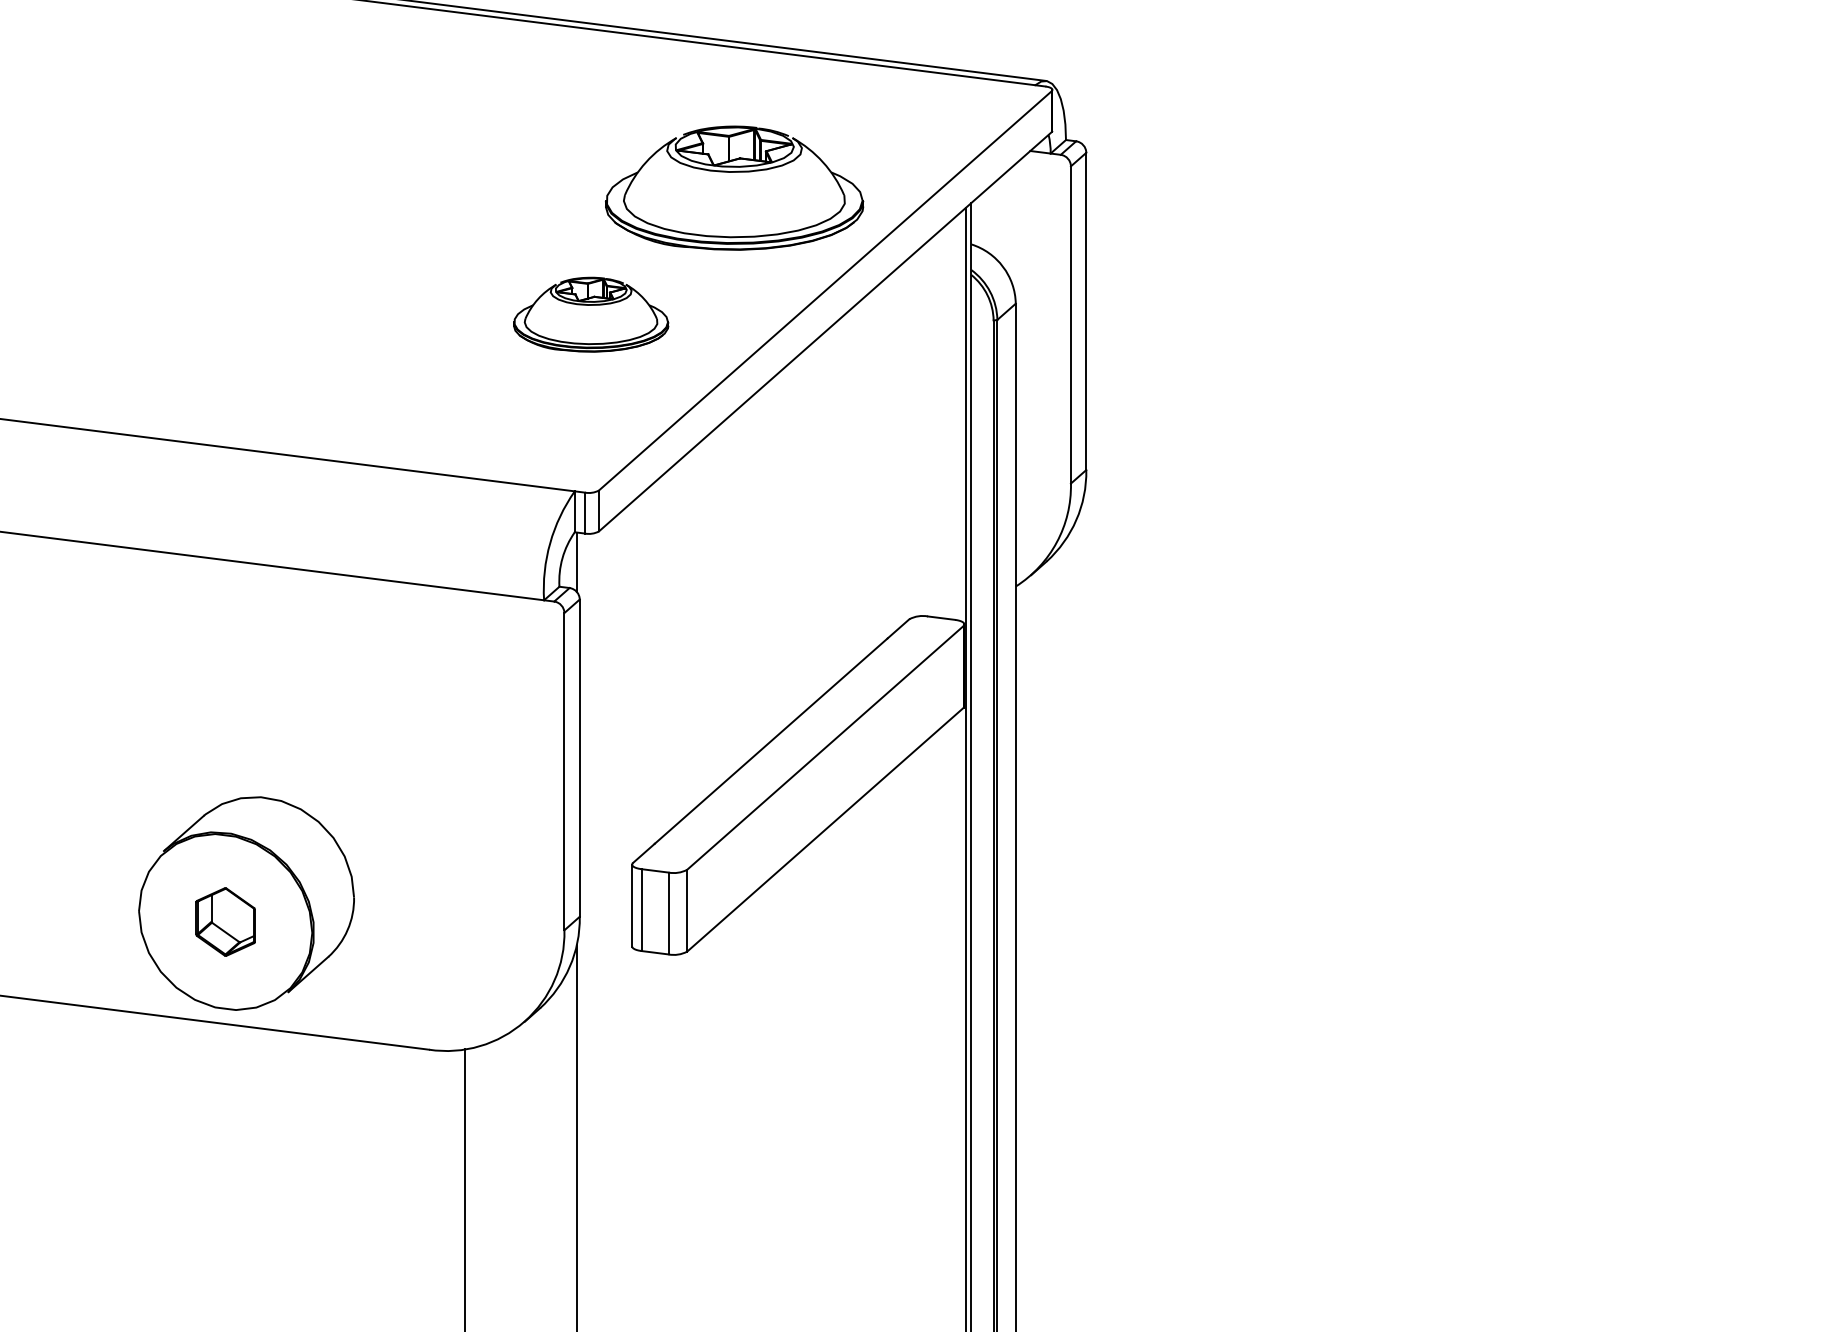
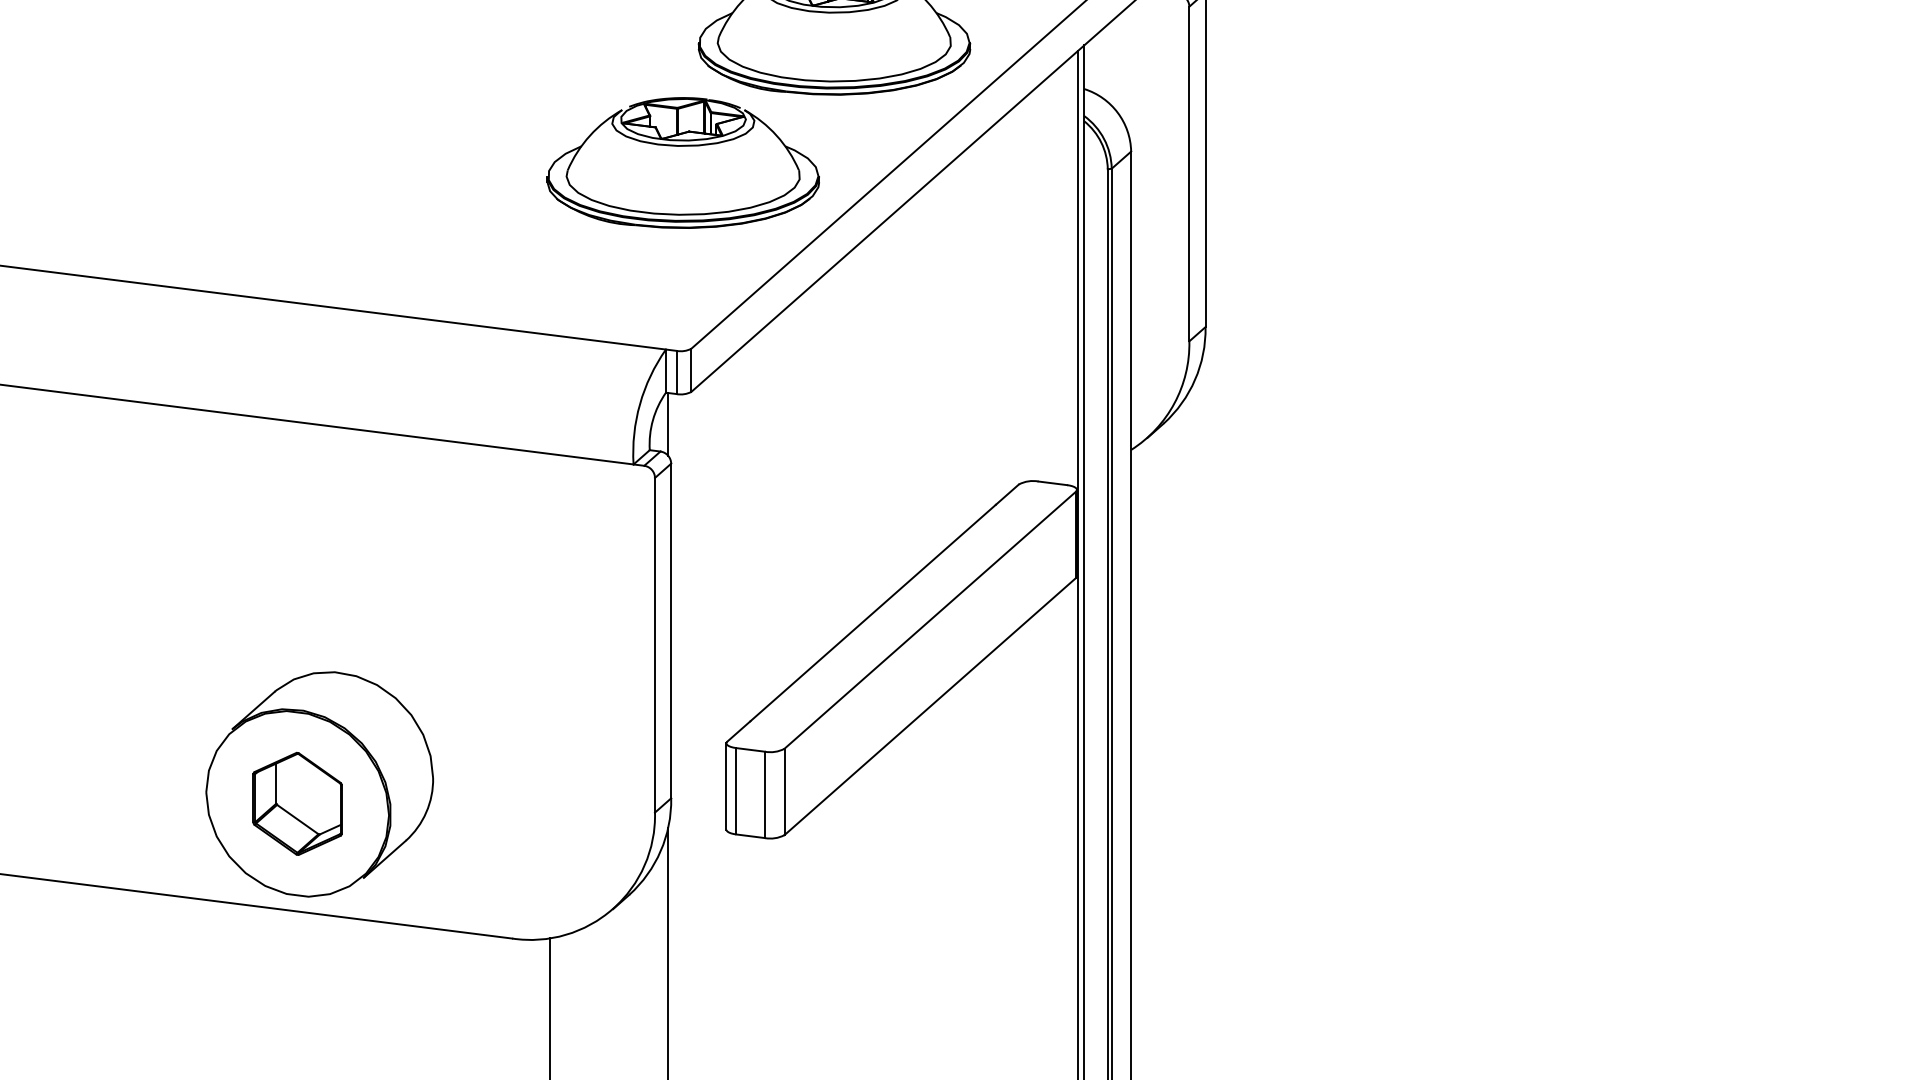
part: (590, 314) -> (682, 162), size x1.67
part: (225, 921) -> (297, 803), size x1.43

